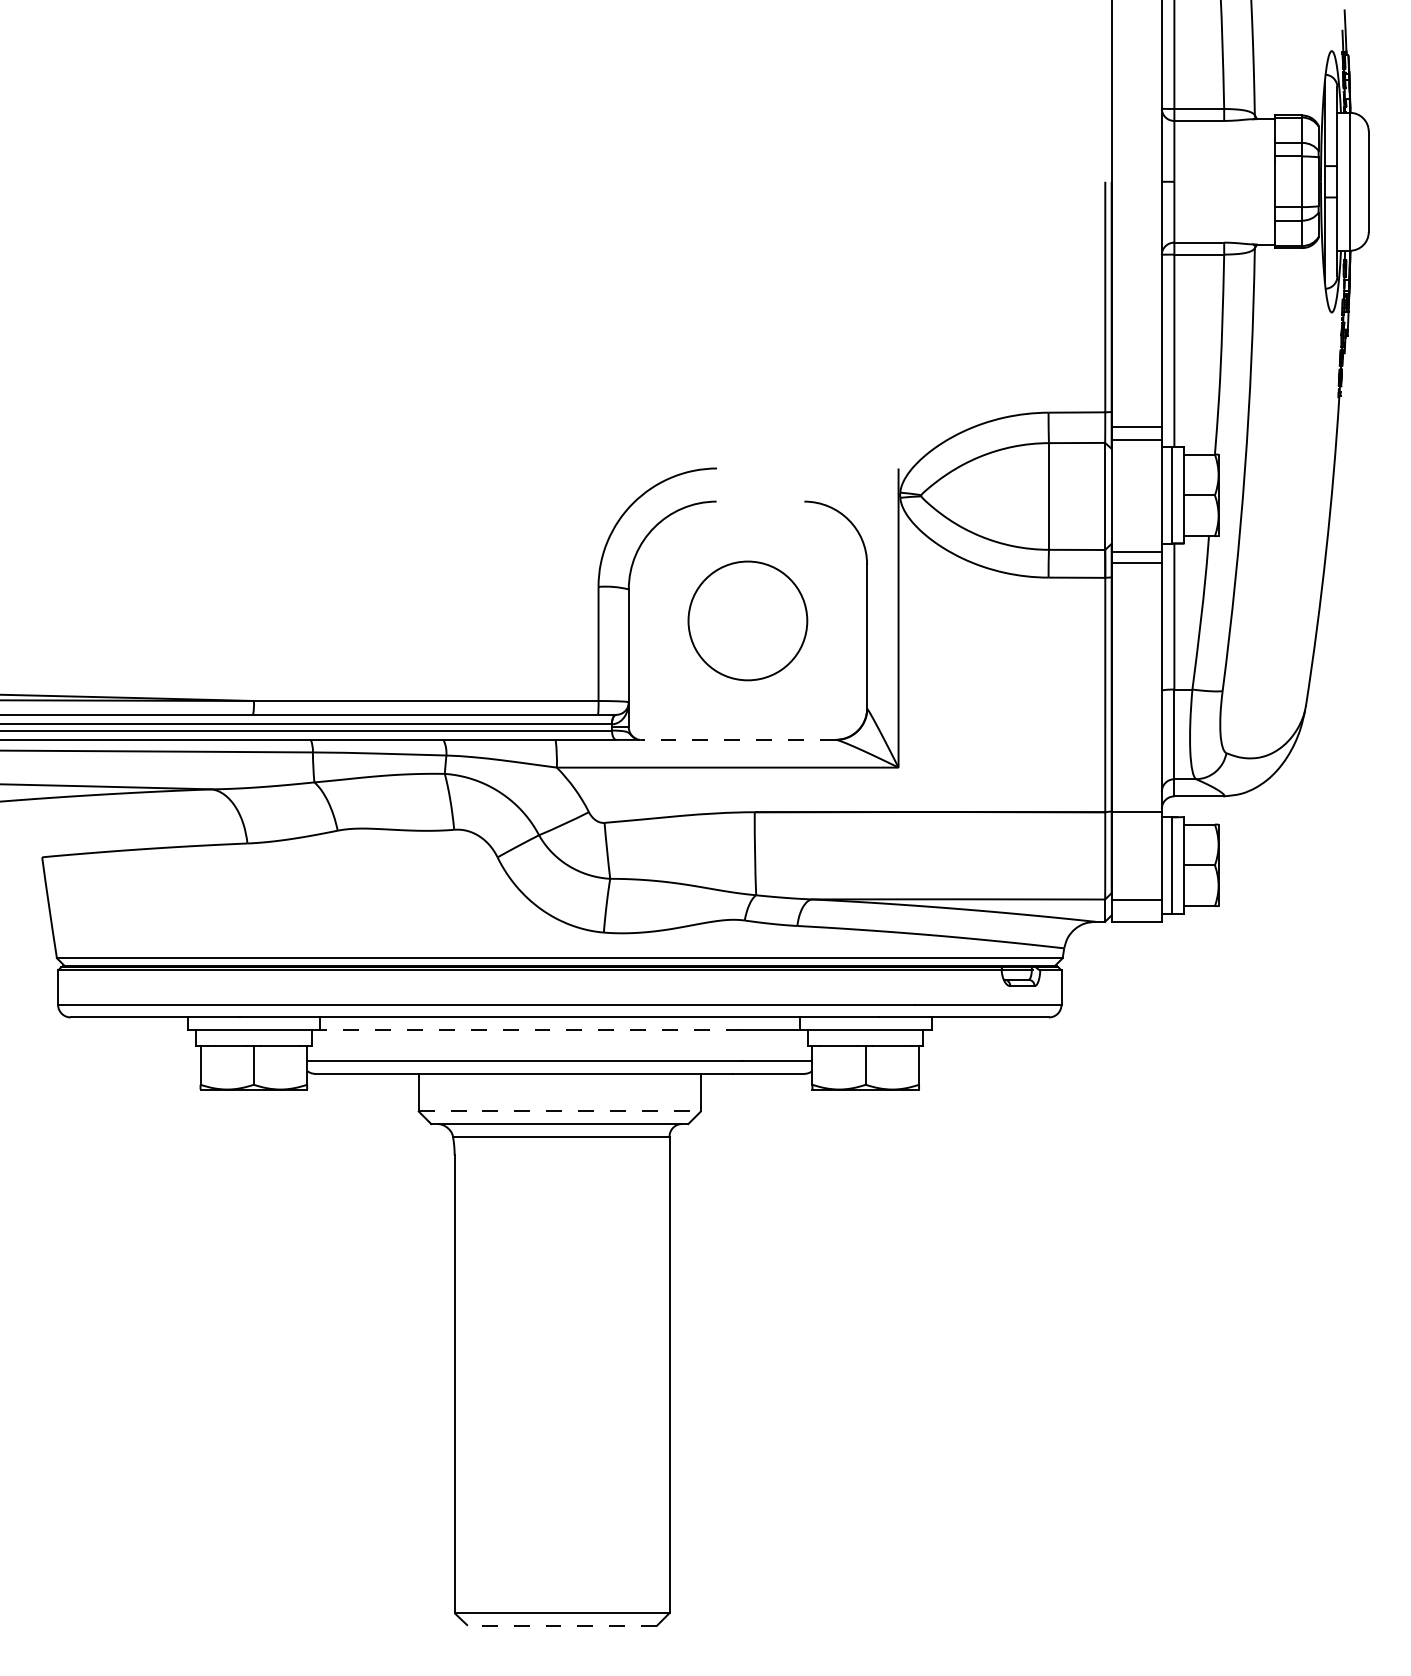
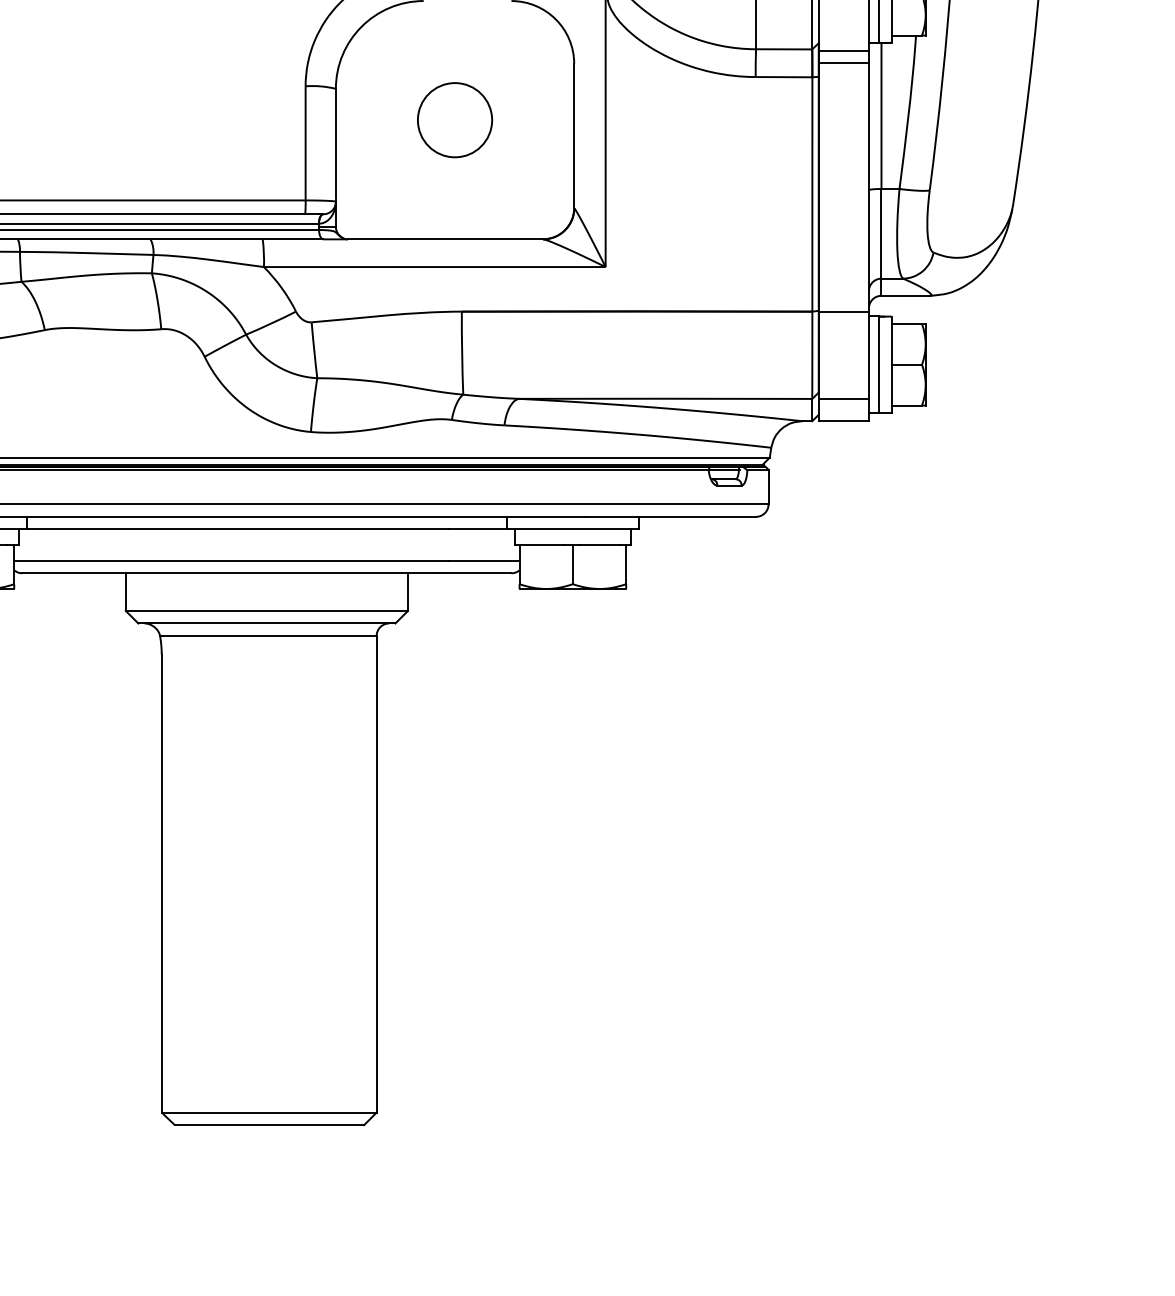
circle: (747, 620) -> (454, 119), size x0.62
line: (738, 739) -> (445, 238), dashed -> solid
line: (530, 1029) -> (237, 528), dashed -> solid
line: (560, 1111) -> (267, 610), dashed -> solid
line: (562, 1625) -> (269, 1124), dashed -> solid

